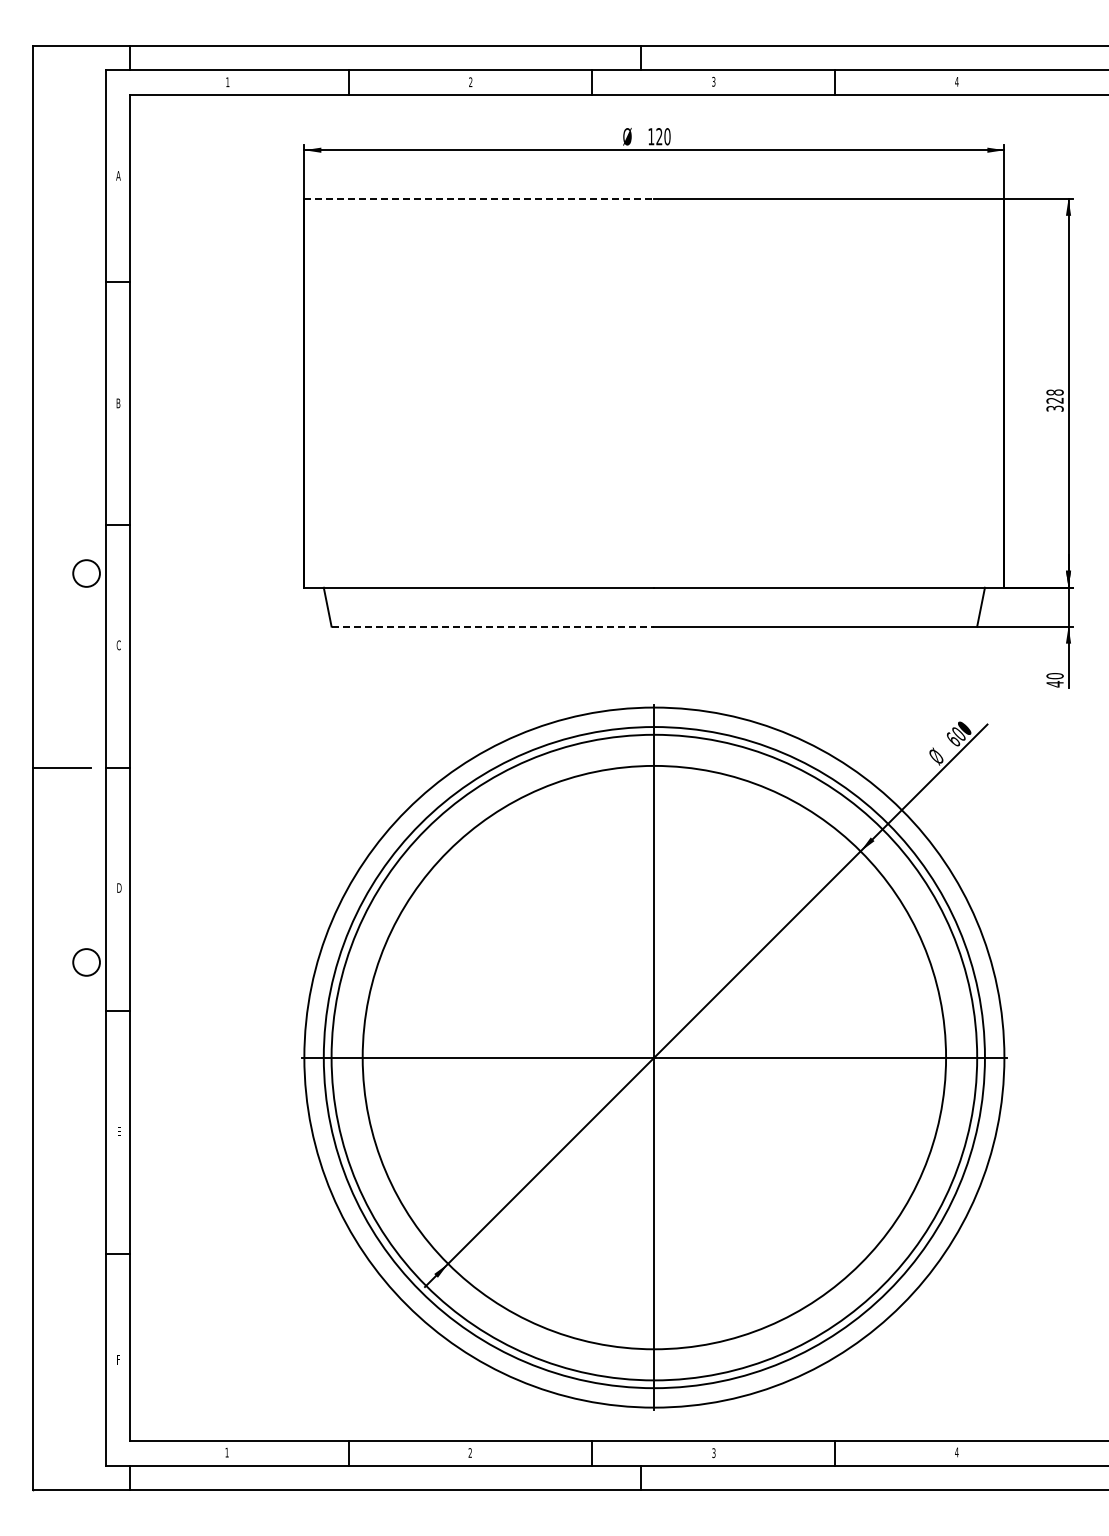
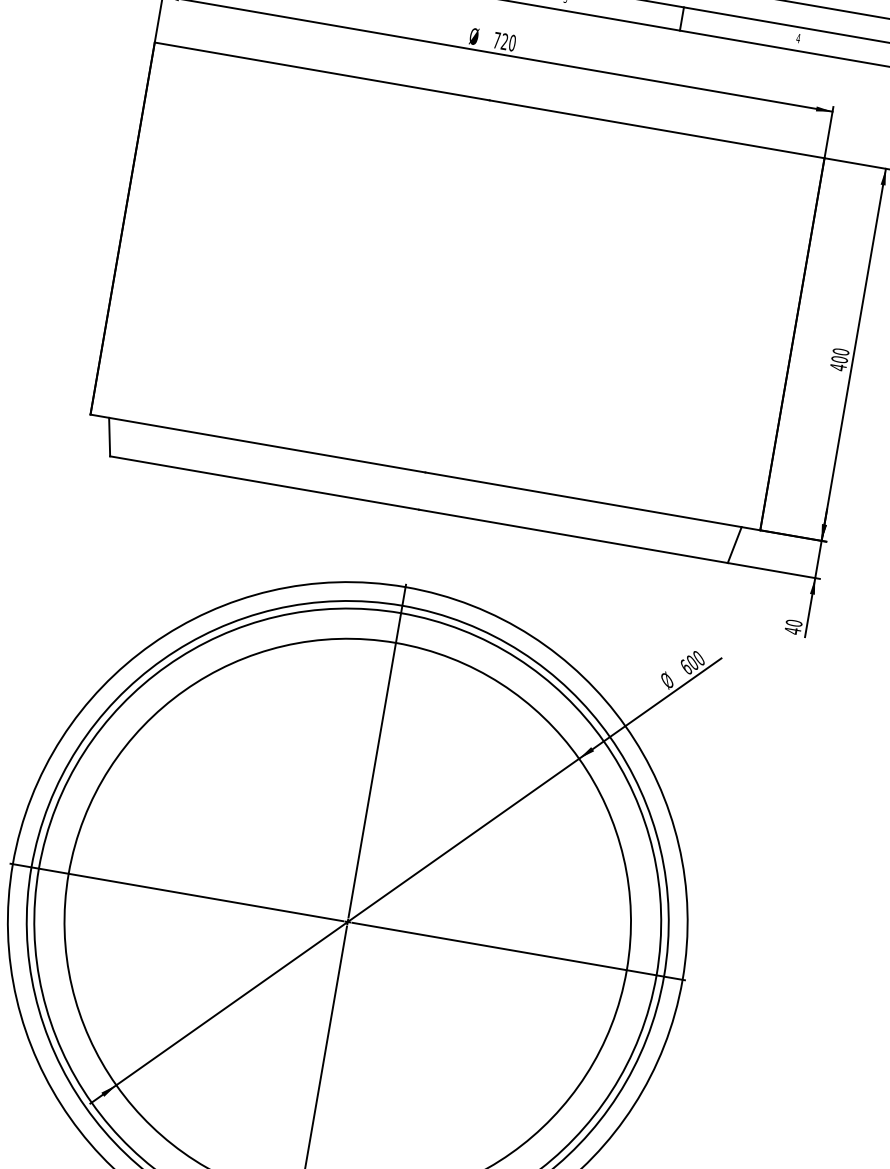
text: (651, 136) -> (497, 40), 120 -> 720
line: (479, 198) -> (322, 71), dashed -> solid
text: (1054, 400) -> (839, 359), 328 -> 400
line: (493, 626) -> (265, 482), dashed -> solid

